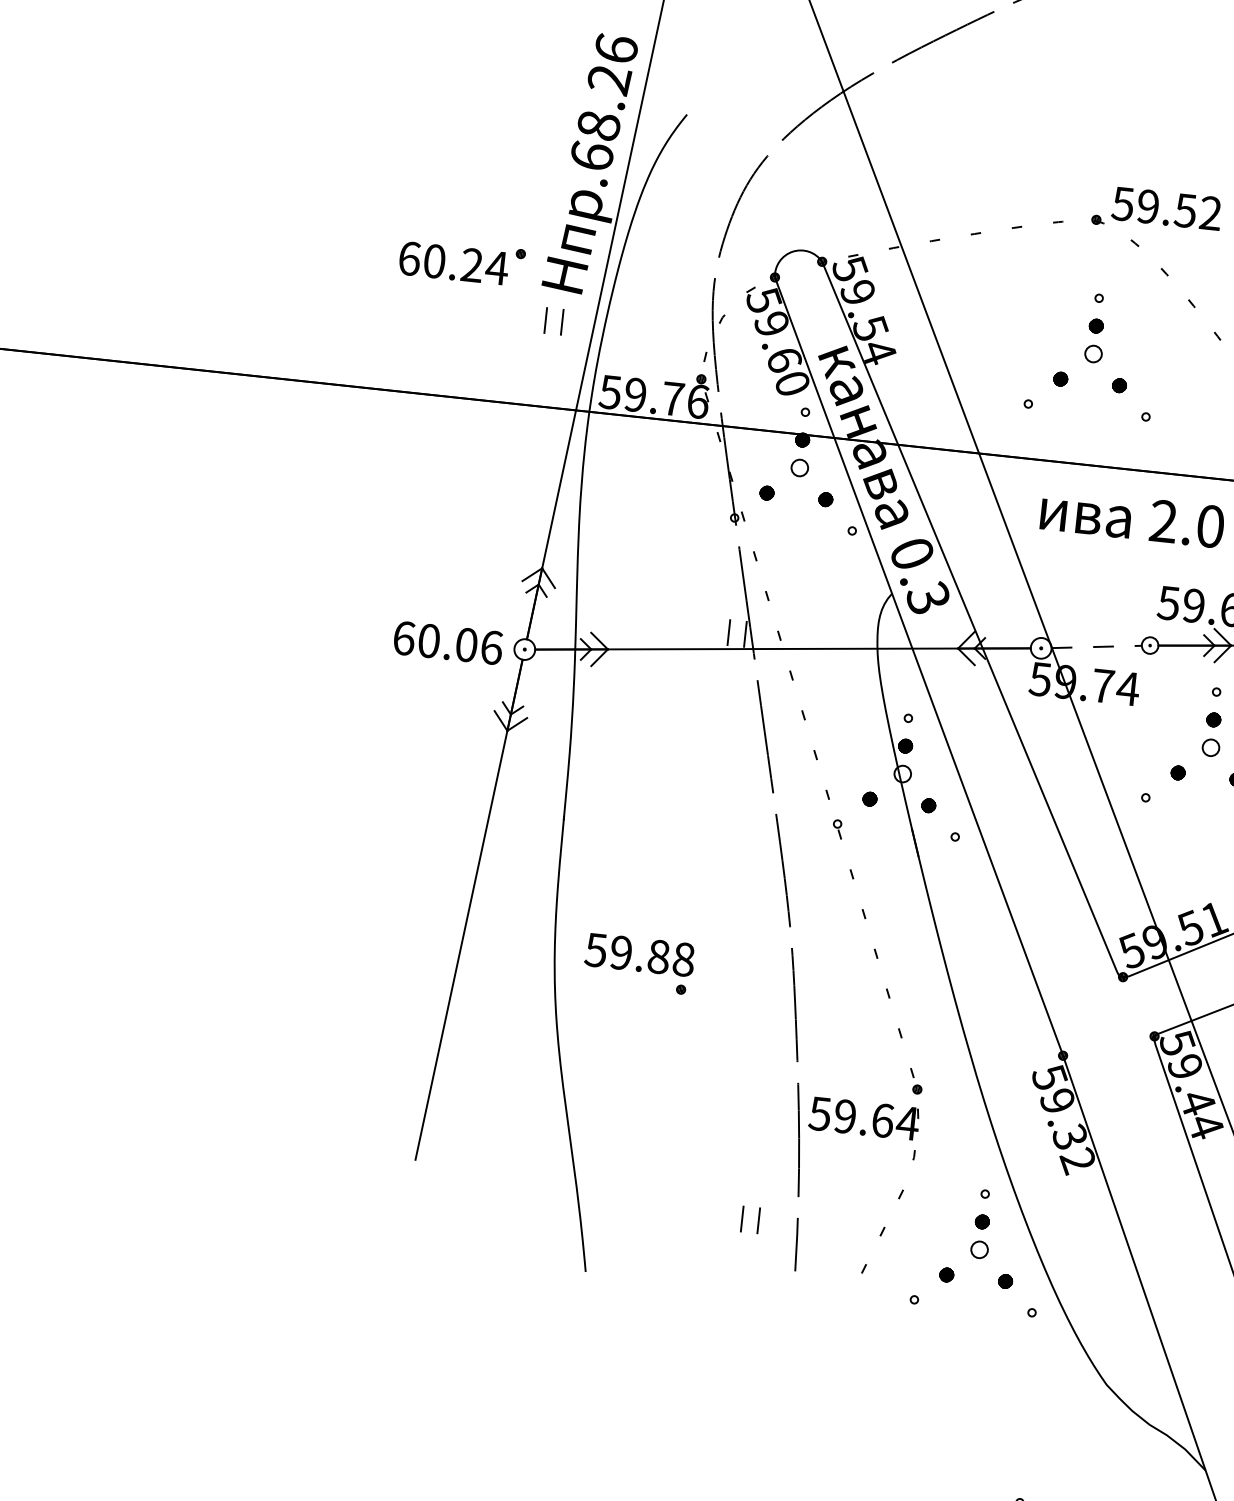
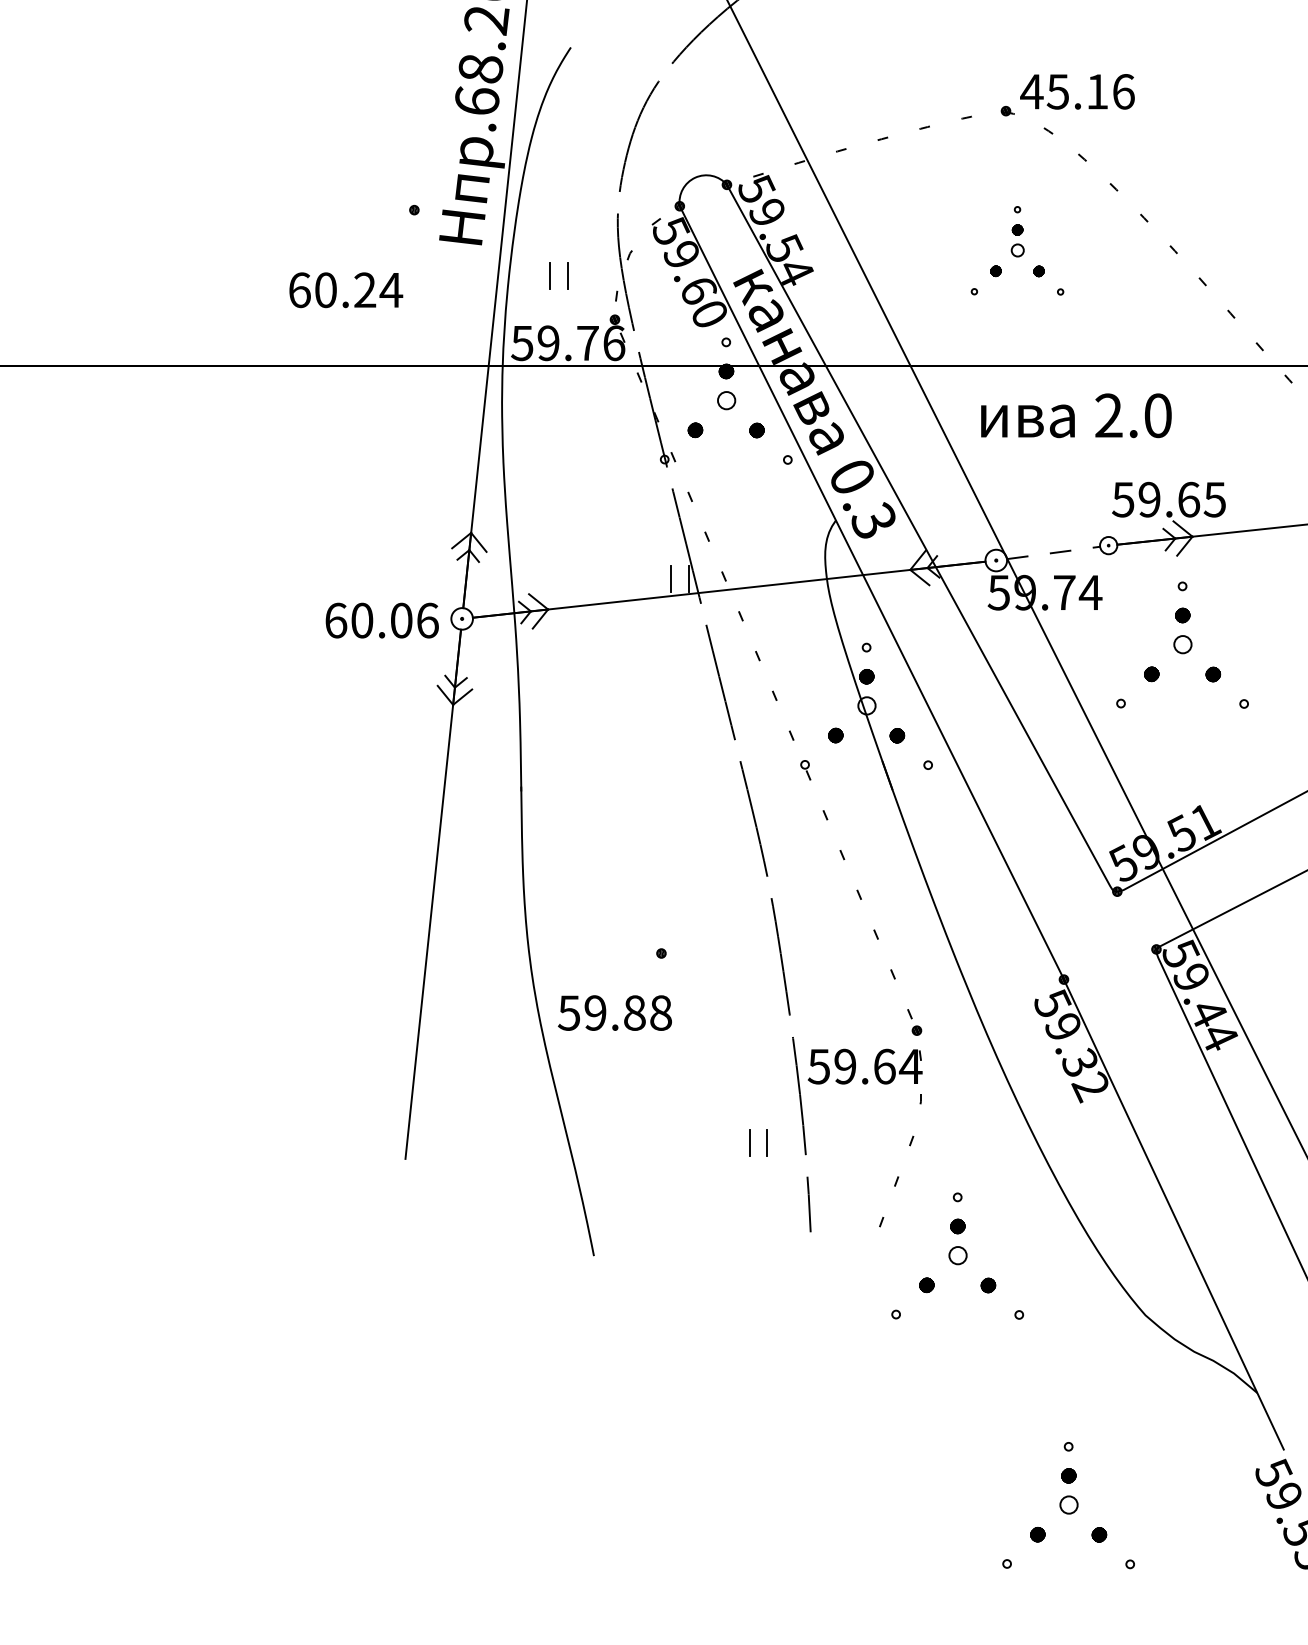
text: (1166, 208) -> (1077, 91), 59.52 -> 45.16
text: (454, 263) -> (346, 290), moved
part: (545, 319) -> (550, 275), moved
part: (1093, 354) -> (1017, 250), size x0.7
text: (639, 954) -> (614, 1012), moved
part: (742, 1218) -> (750, 1142), moved
part: (979, 1249) -> (957, 1255), moved

